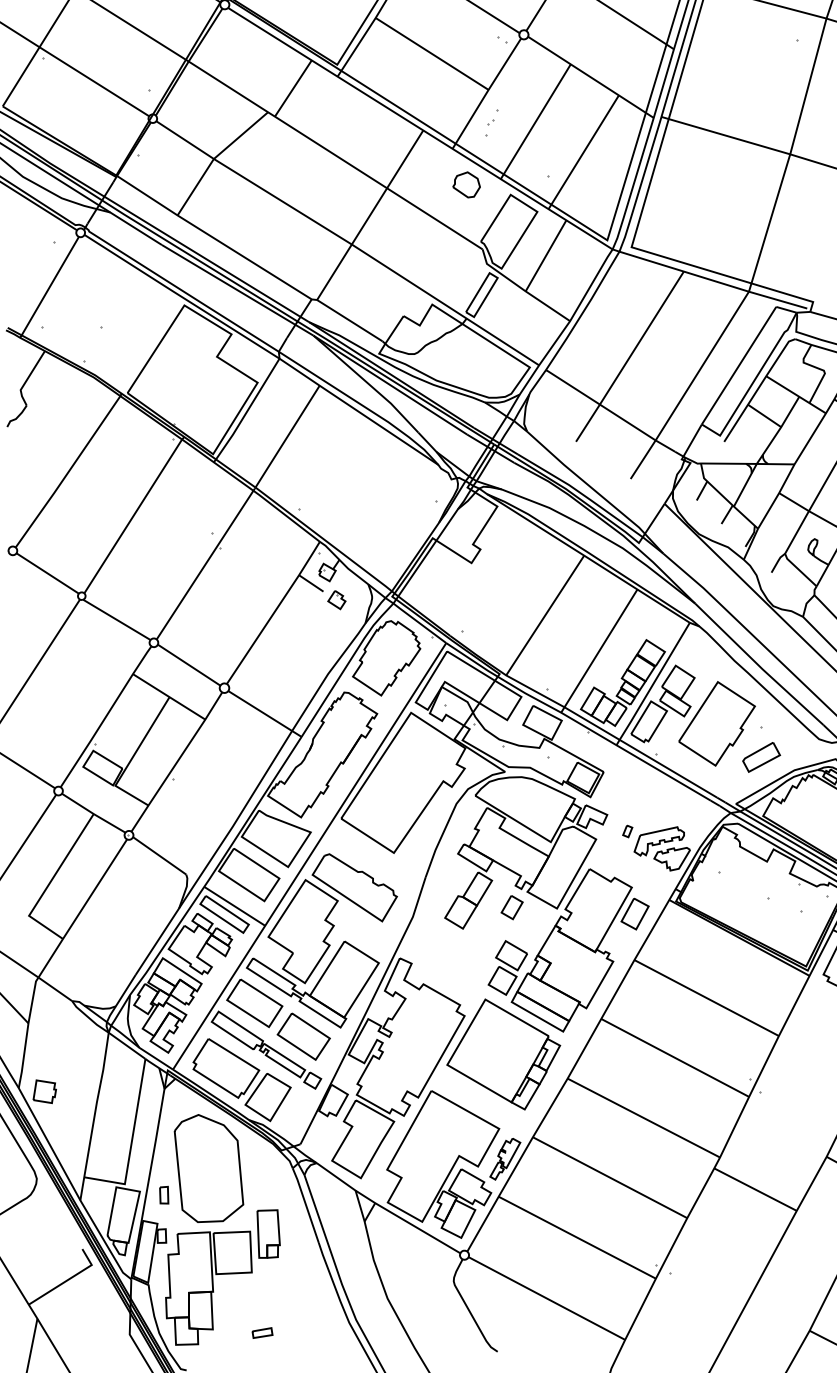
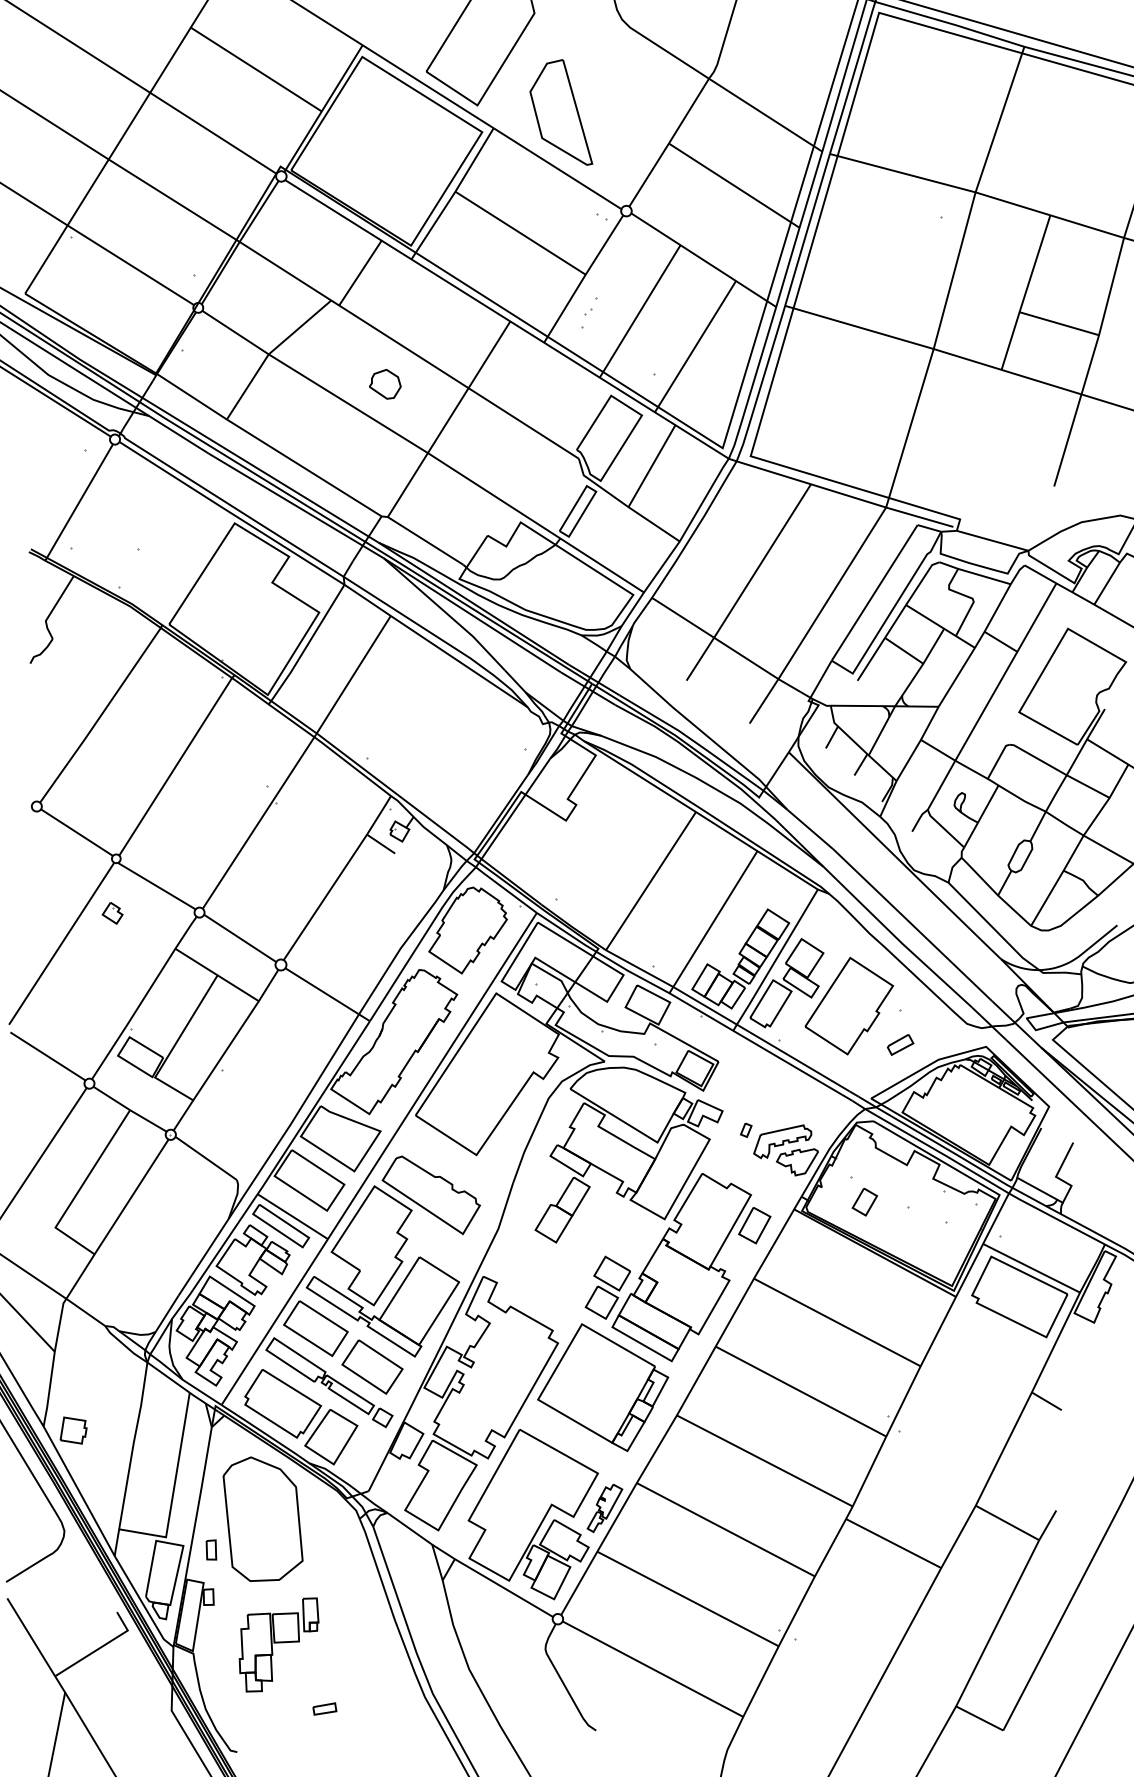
part: (466, 184) -> (385, 383), moved
part: (336, 600) -> (112, 913), moved
part: (761, 757) -> (900, 1044), size x0.6
part: (511, 907) -> (864, 1201), moved
part: (222, 1277) -> (278, 1644), size x0.6

